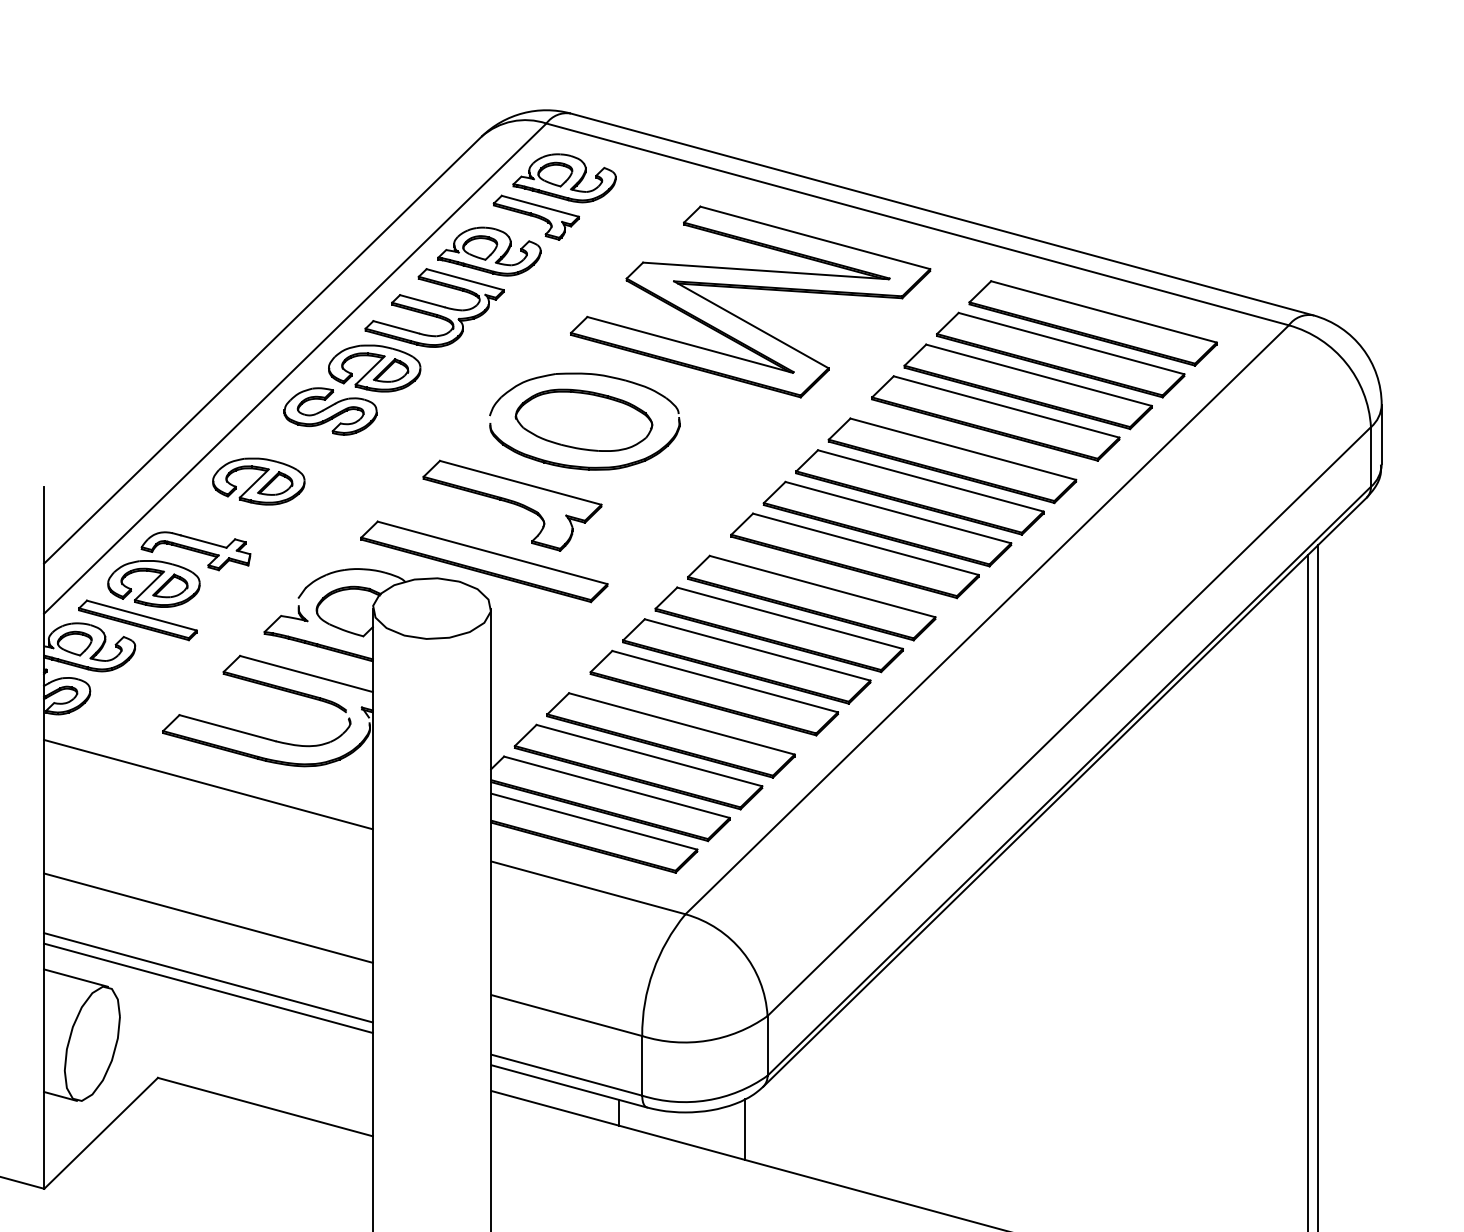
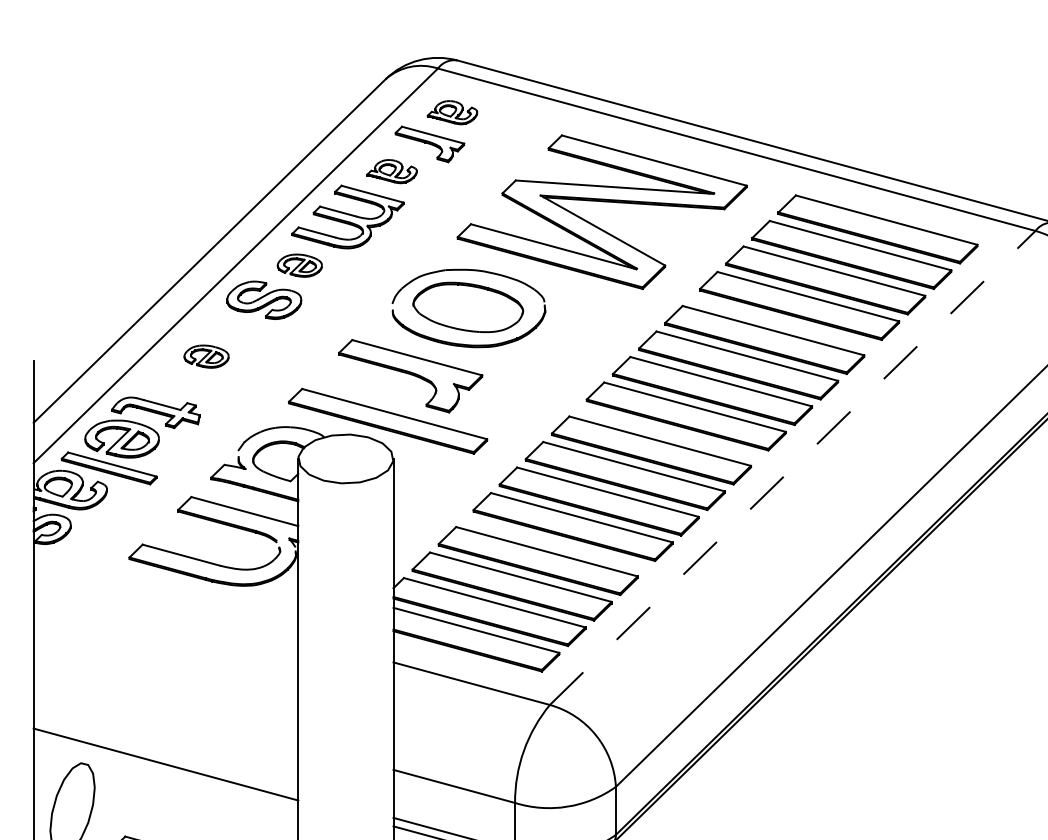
part: (564, 178) -> (452, 112), size x0.6
part: (489, 251) -> (392, 171), size x0.6
part: (374, 368) -> (299, 265), size x0.6
part: (258, 481) -> (206, 356), size x0.6
line: (987, 619) -> (792, 467), solid -> dashed
line: (208, 784) -> (166, 600), removed
line: (208, 917) -> (166, 707), removed
line: (75, 977) -> (58, 755), removed
line: (208, 977) -> (166, 755), removed

